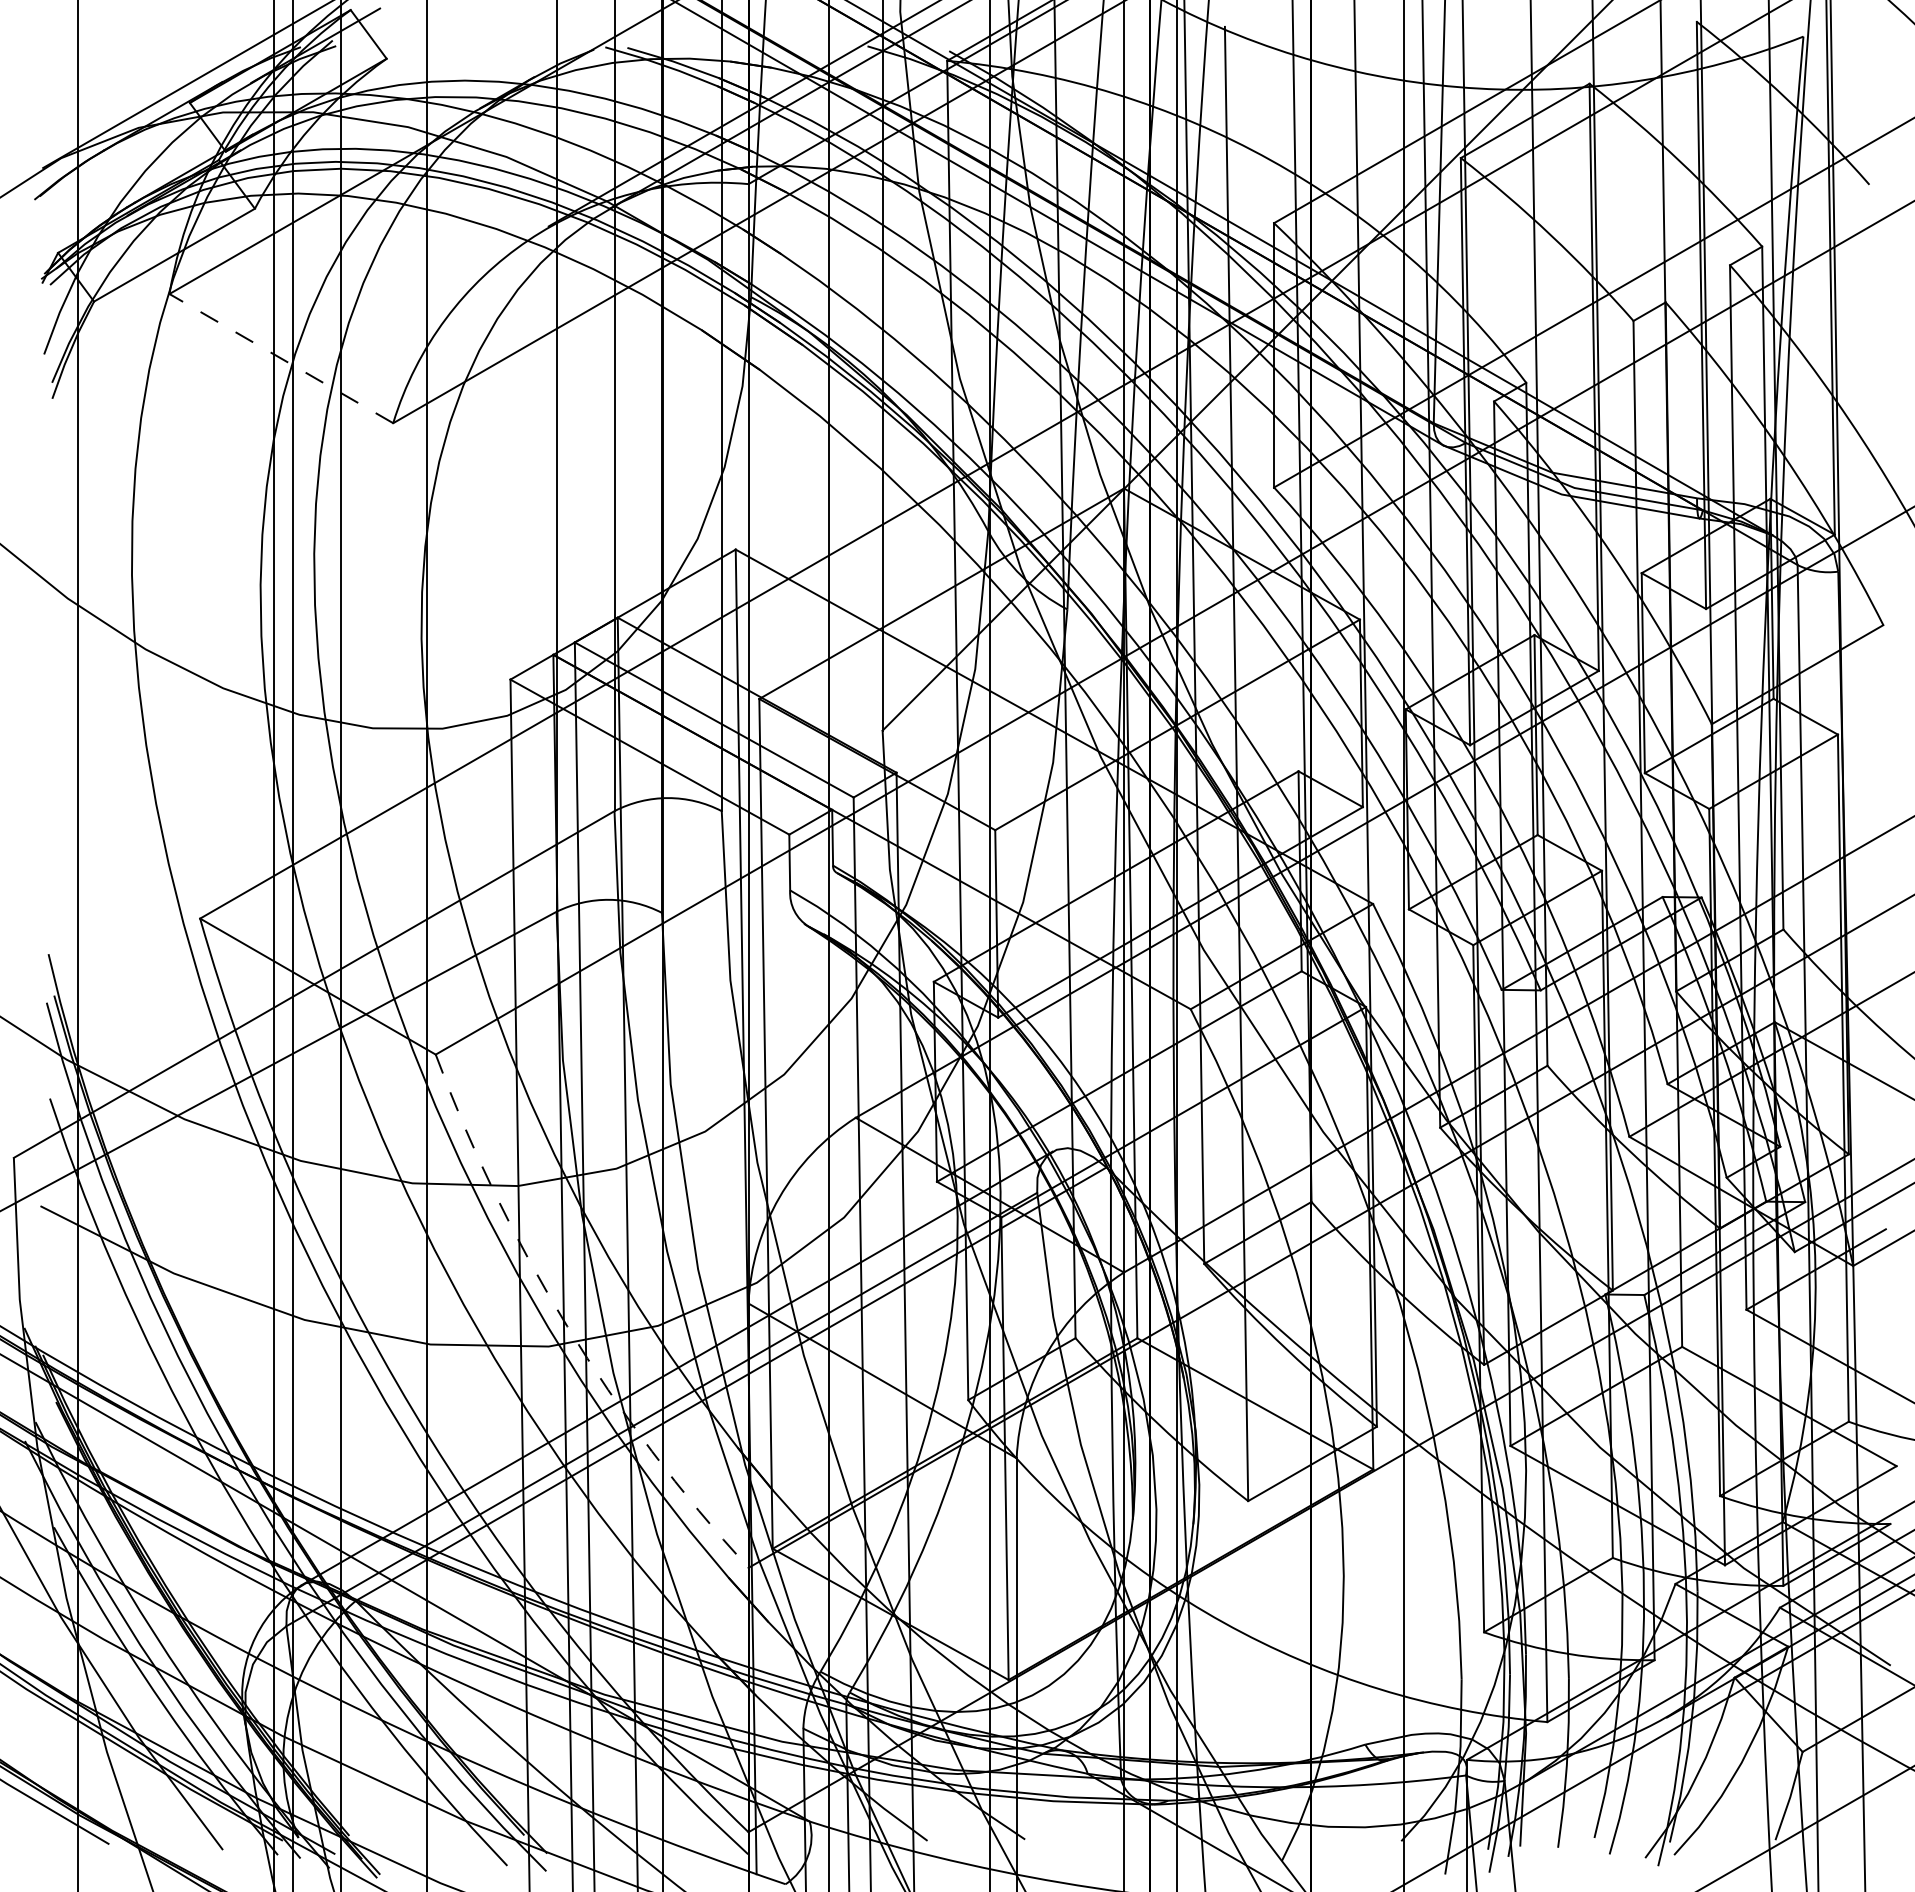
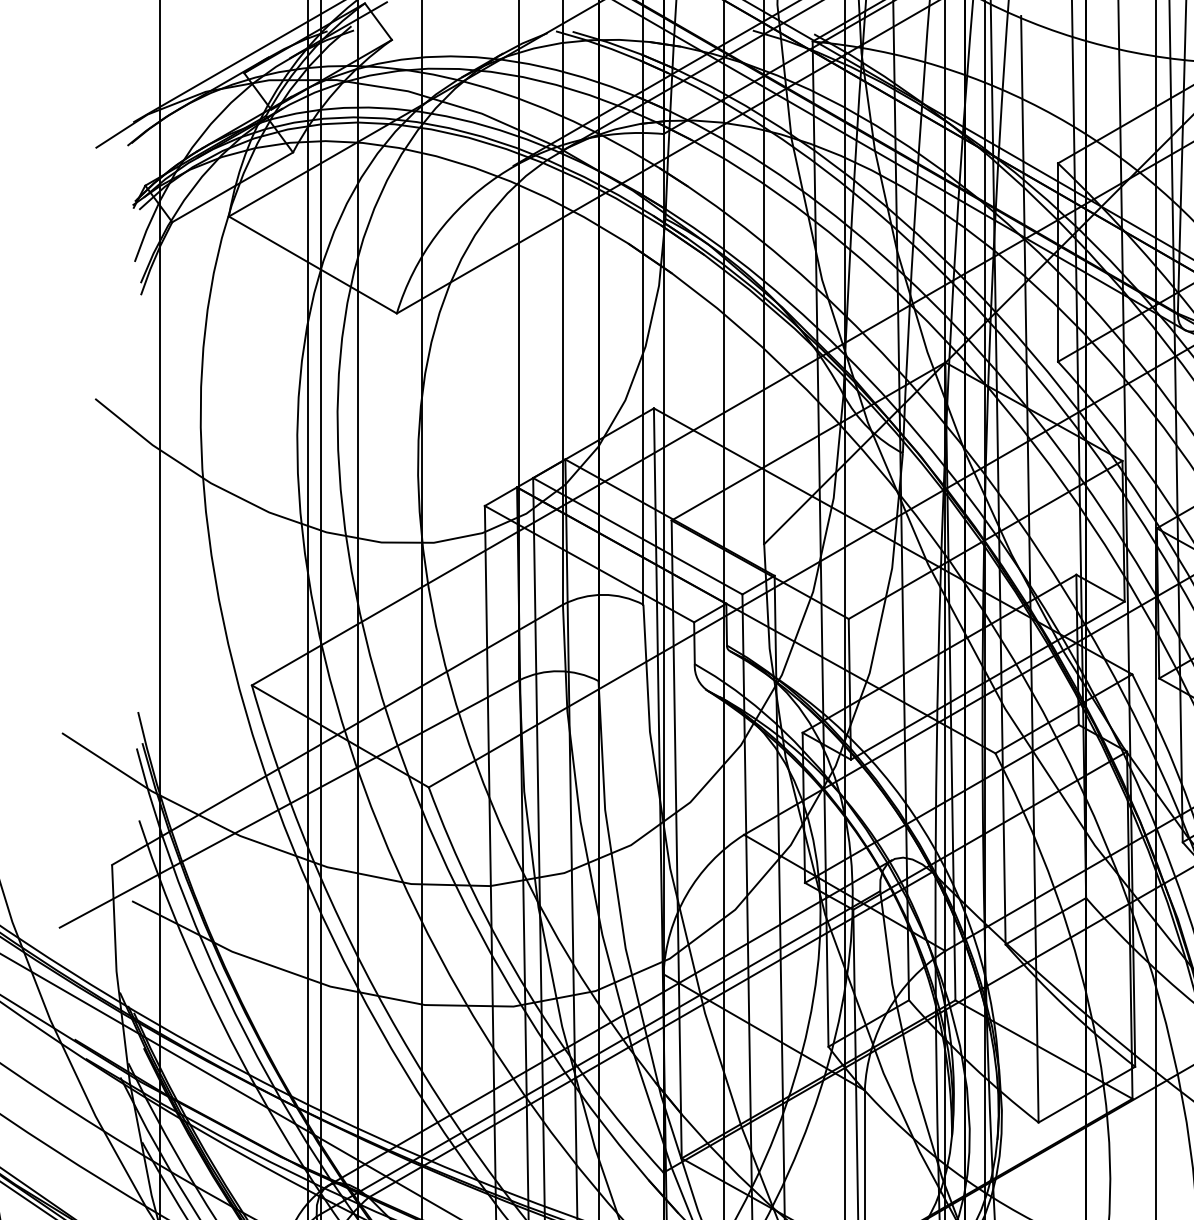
line: (280, 358) -> (312, 264), dashed -> solid
arc: (567, 1326) -> (527, 991), dashed -> solid

